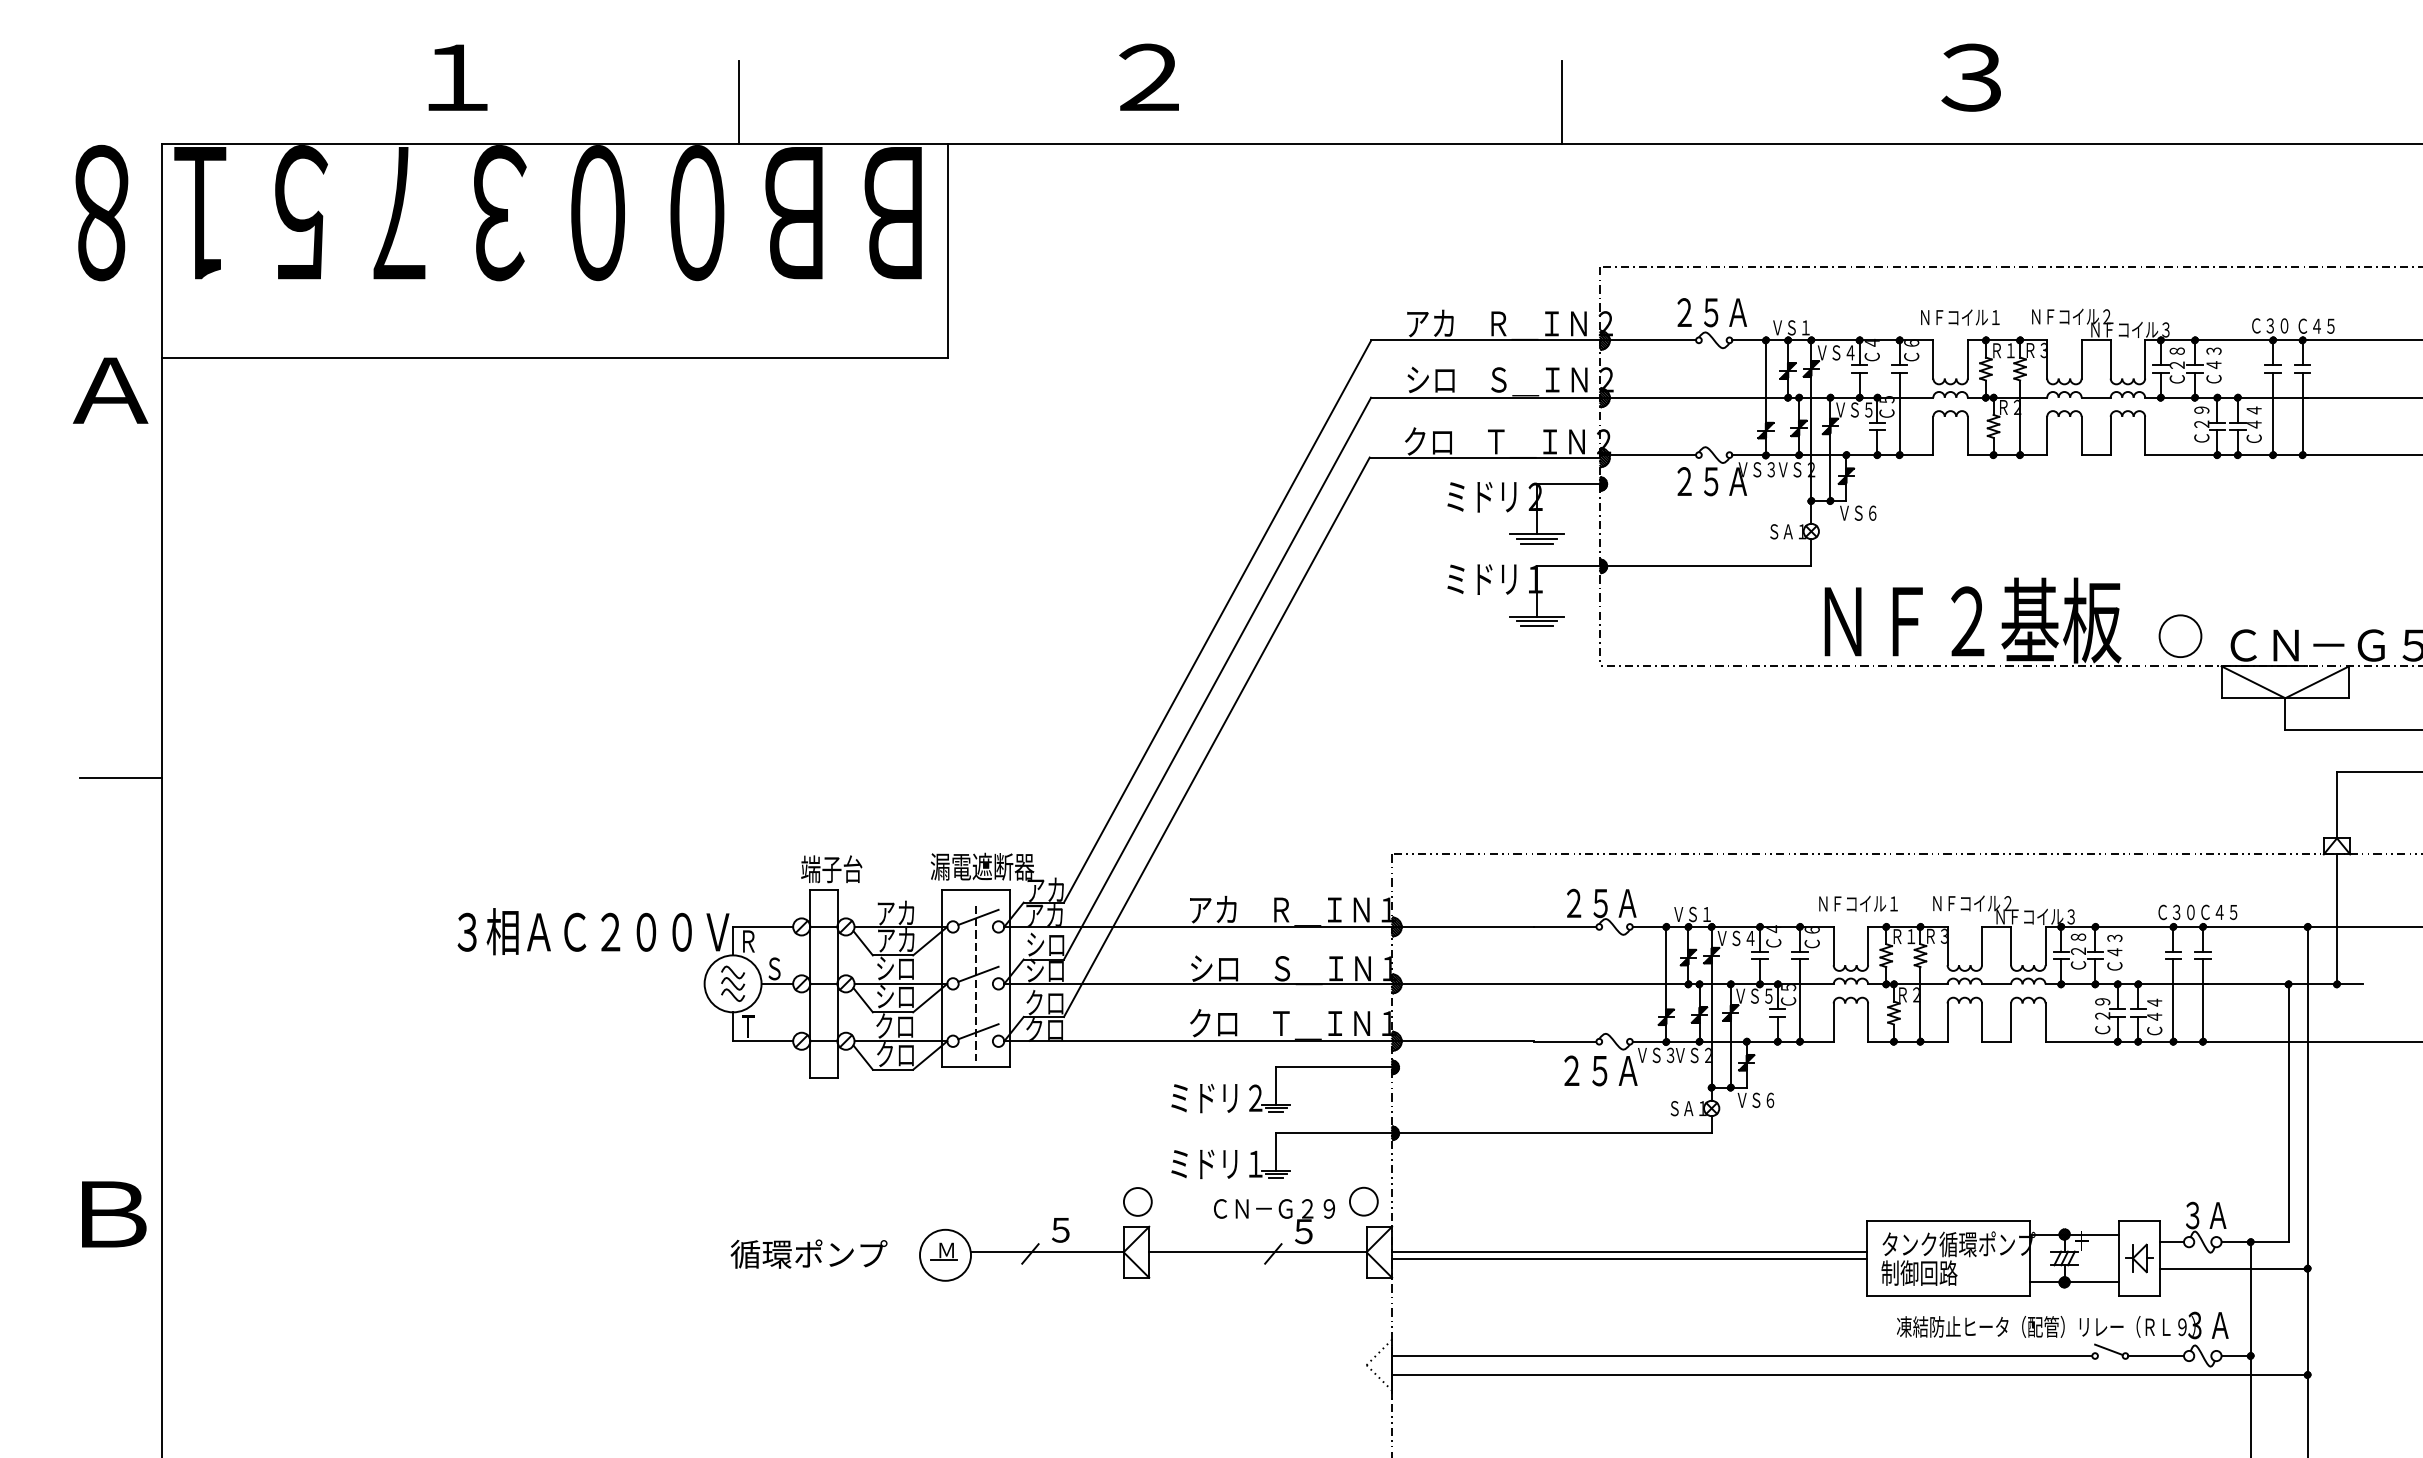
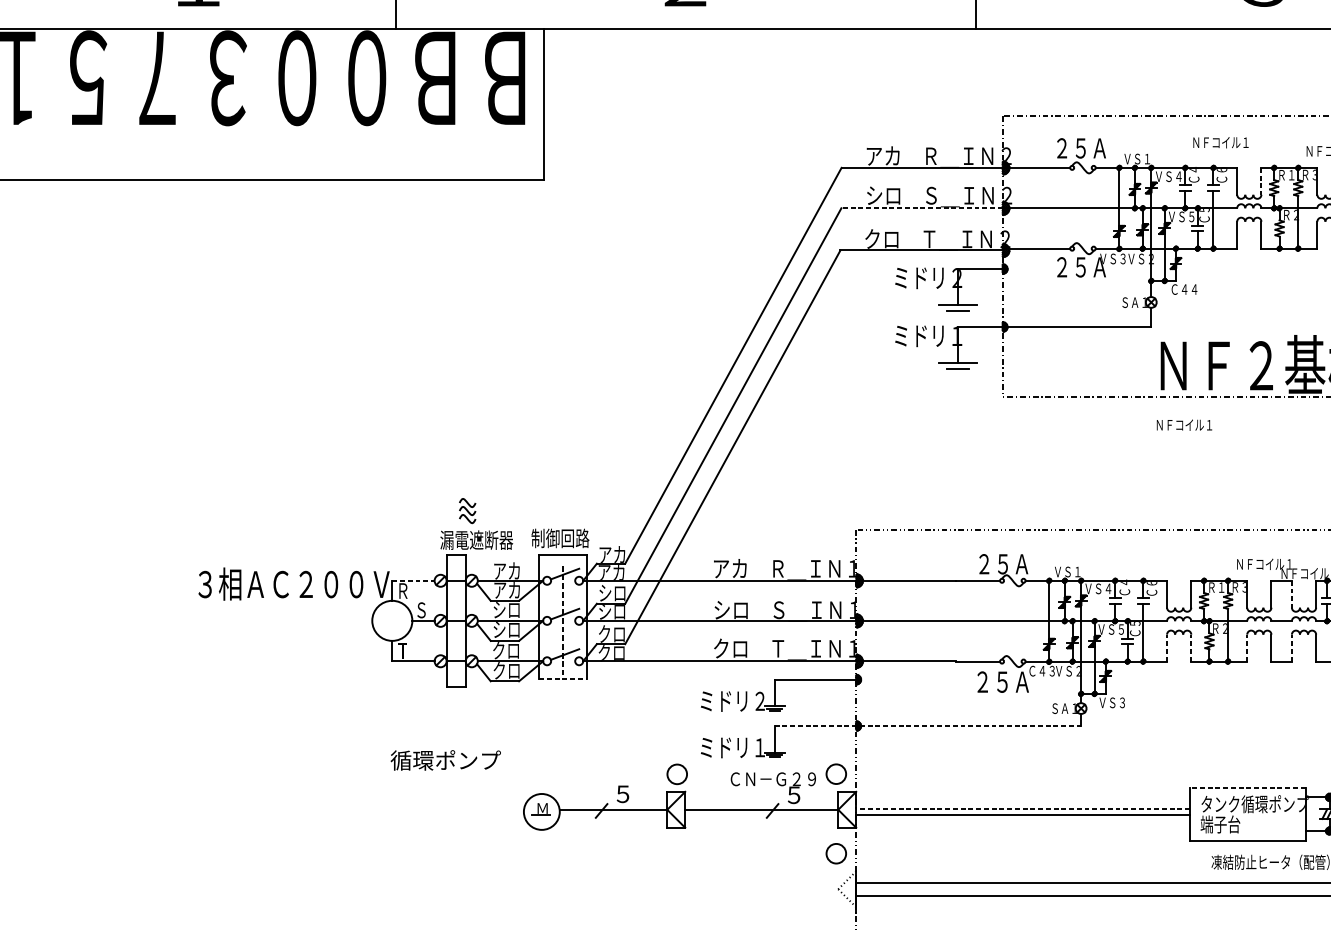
text: (1960, 317) -> (1221, 142), moved
line: (1967, 359) -> (1261, 181), solid -> dashed
line: (1485, 397) -> (921, 208), solid -> dashed
text: (1858, 512) -> (1184, 289), ＶＳ６ -> Ｃ４４
line: (1536, 539) -> (957, 308), removed
line: (1536, 621) -> (957, 365), removed
text: (982, 866) -> (567, 538), 漏電遮断器 -> 制御回路
text: (852, 869) -> (476, 540), 端子台 -> 漏電遮断器
text: (2007, 902) -> (1289, 563), ＮＦコイル２ -> ＮＦコイル１
text: (1858, 903) -> (1184, 424), moved
line: (763, 926) -> (413, 580), solid -> dashed
line: (2011, 946) -> (1292, 594), solid -> dashed
part: (733, 983) -> (467, 510), moved
line: (1833, 1022) -> (1166, 648), solid -> dashed
line: (1868, 1022) -> (1191, 648), solid -> dashed
line: (1947, 1022) -> (1247, 648), solid -> dashed
line: (2011, 1022) -> (1292, 648), solid -> dashed
text: (1649, 1055) -> (1037, 671), ＶＳ３ -> Ｃ４３
line: (976, 1066) -> (563, 679), solid -> dashed
text: (1770, 1099) -> (1122, 702), ＶＳ６ -> ＶＳ３
line: (1494, 1133) -> (928, 726), solid -> dashed
line: (1948, 1220) -> (1247, 787), solid -> dashed
line: (1628, 1251) -> (1022, 809), solid -> dashed
text: (808, 1253) -> (445, 759), moved
text: (1919, 1272) -> (1227, 824), 制御回路 -> 端子台
circle: (1363, 1314) -> (836, 853), added

